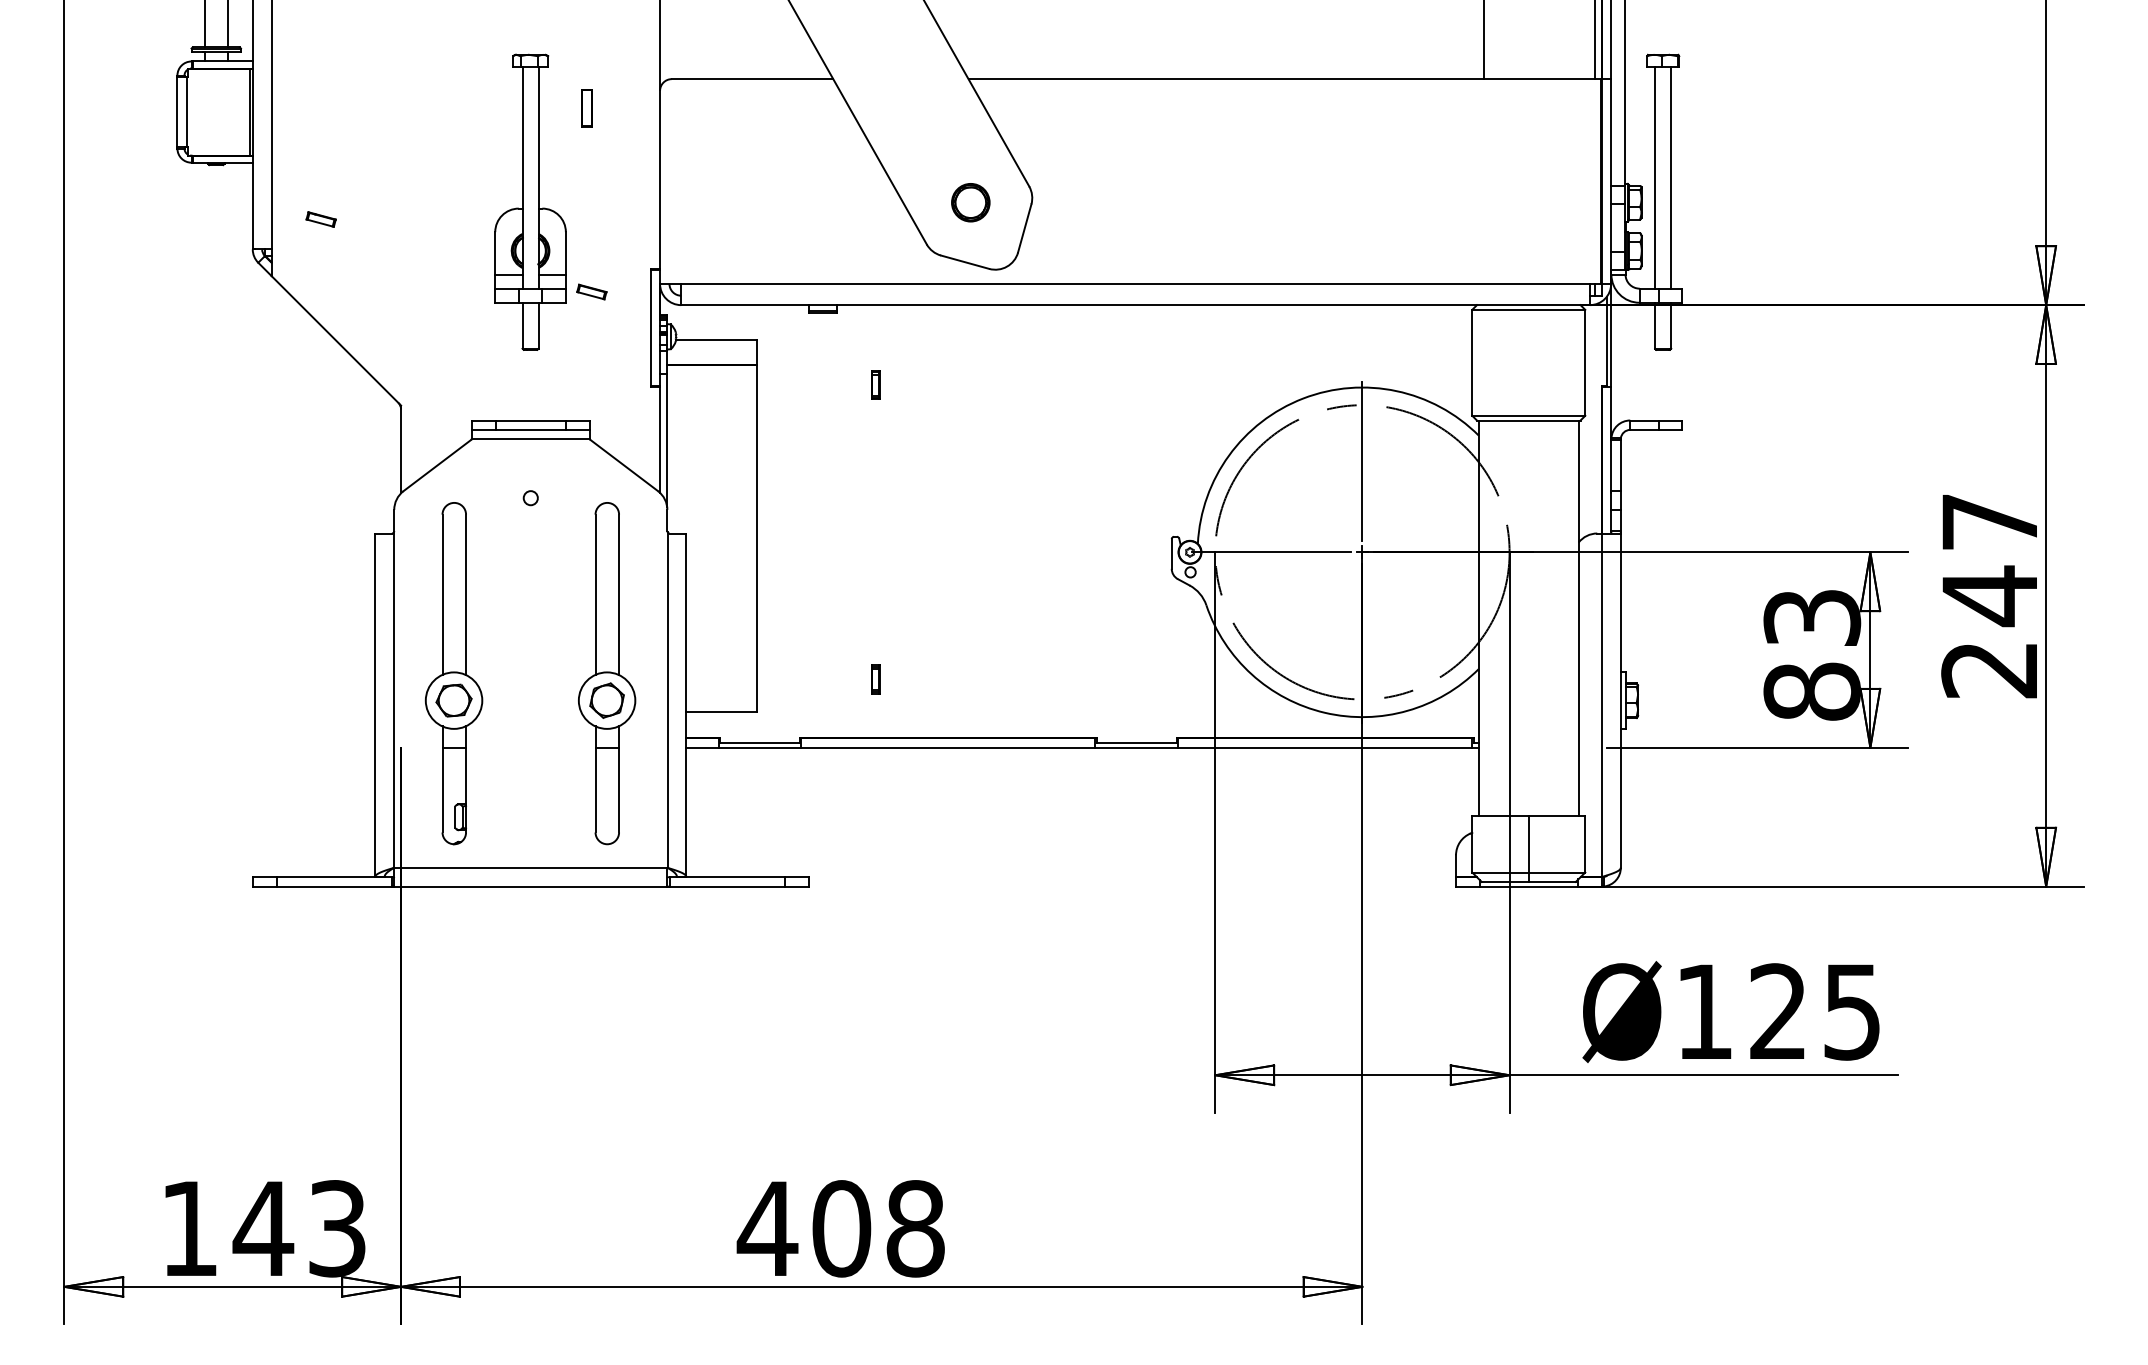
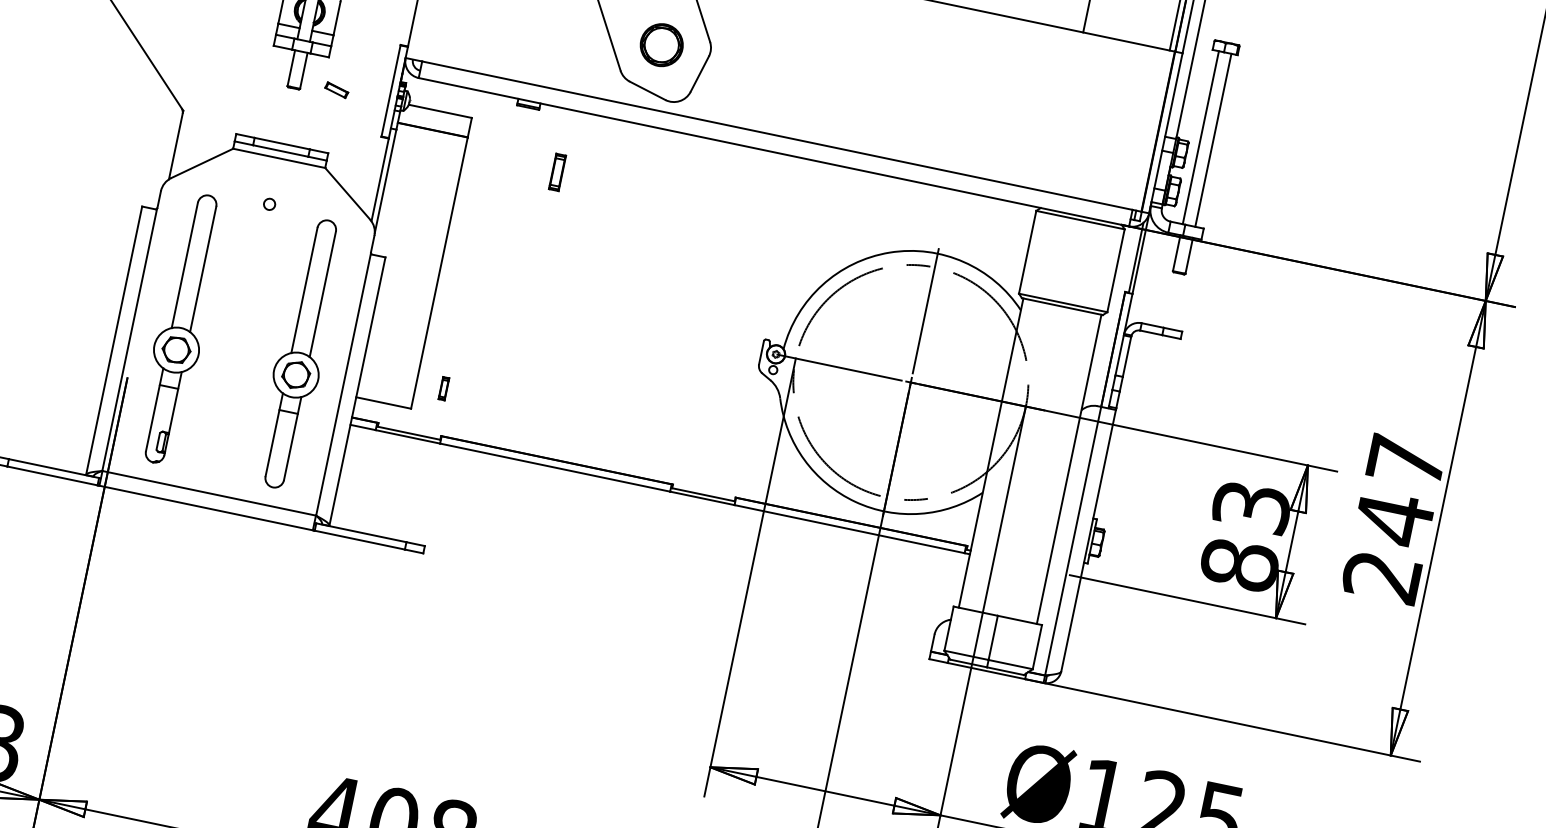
part: (970, 202) -> (661, 45), size x1.4
part: (591, 291) -> (336, 89), moved
part: (875, 384) -> (557, 171), size x1.6
part: (875, 679) -> (443, 388), moved

